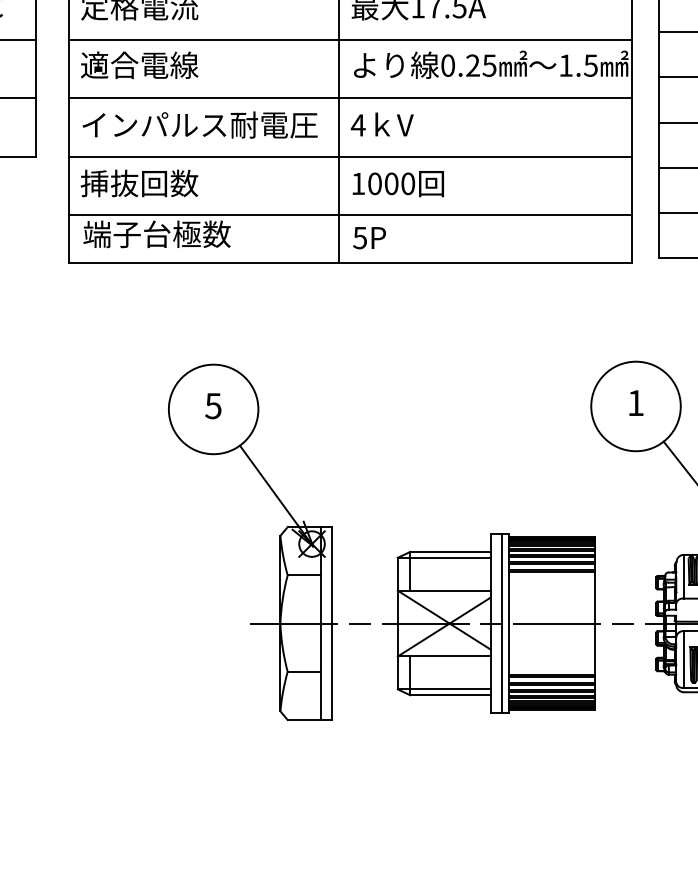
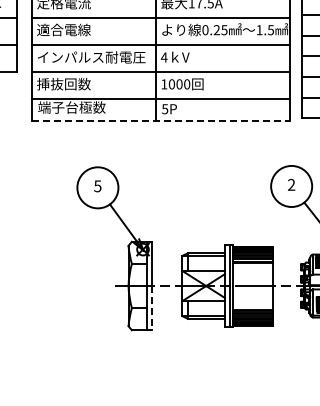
line: (352, 262) -> (161, 120), solid -> dashed
text: (635, 402) -> (291, 184), 1 -> 2
line: (332, 672) -> (152, 308), solid -> dashed

